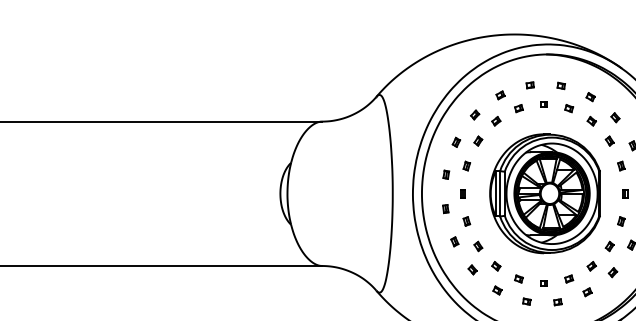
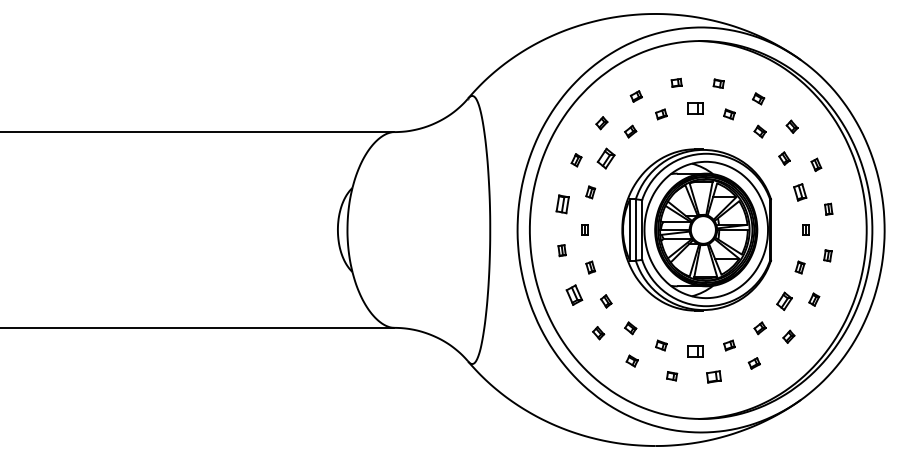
part: (544, 104) -> (695, 108), size x1.6
part: (478, 141) -> (606, 158), size x1.6
part: (620, 166) -> (799, 192), size x1.4
part: (446, 174) -> (562, 203), size x1.6
part: (454, 241) -> (574, 294), size x1.6
part: (609, 246) -> (784, 301), size x1.4
part: (544, 283) -> (695, 351), size x1.6
part: (558, 302) -> (714, 377), size x1.4

